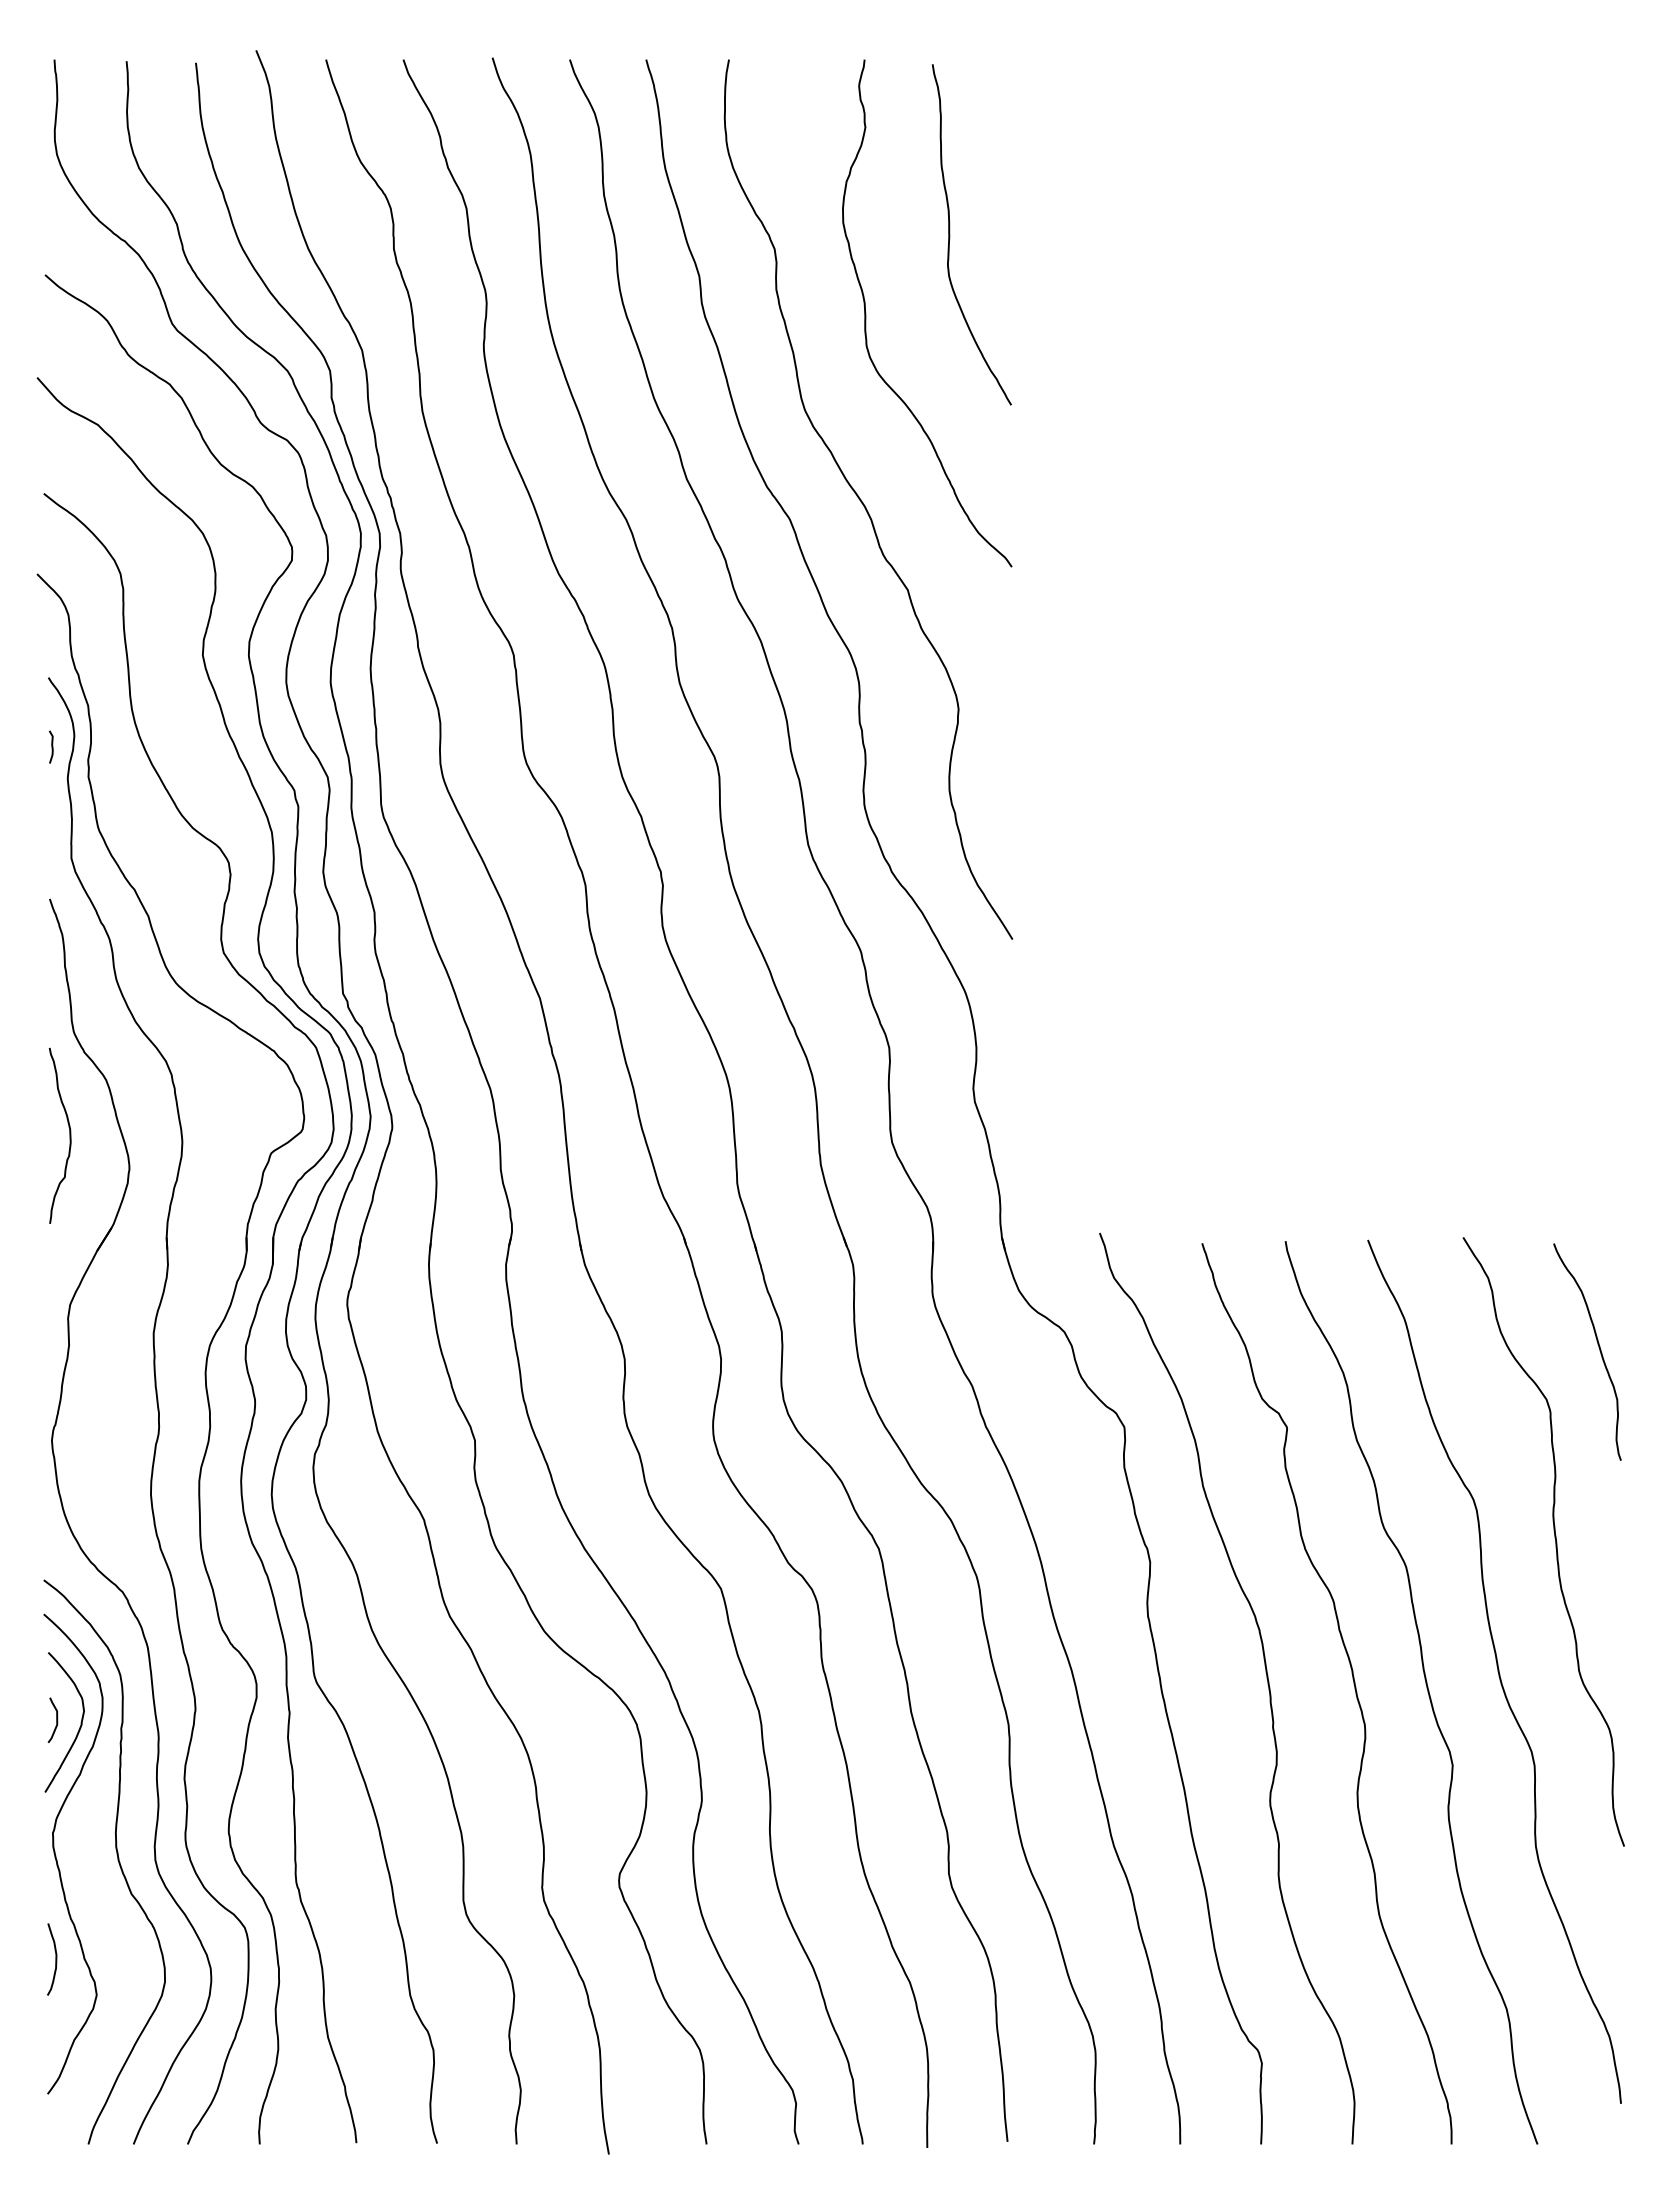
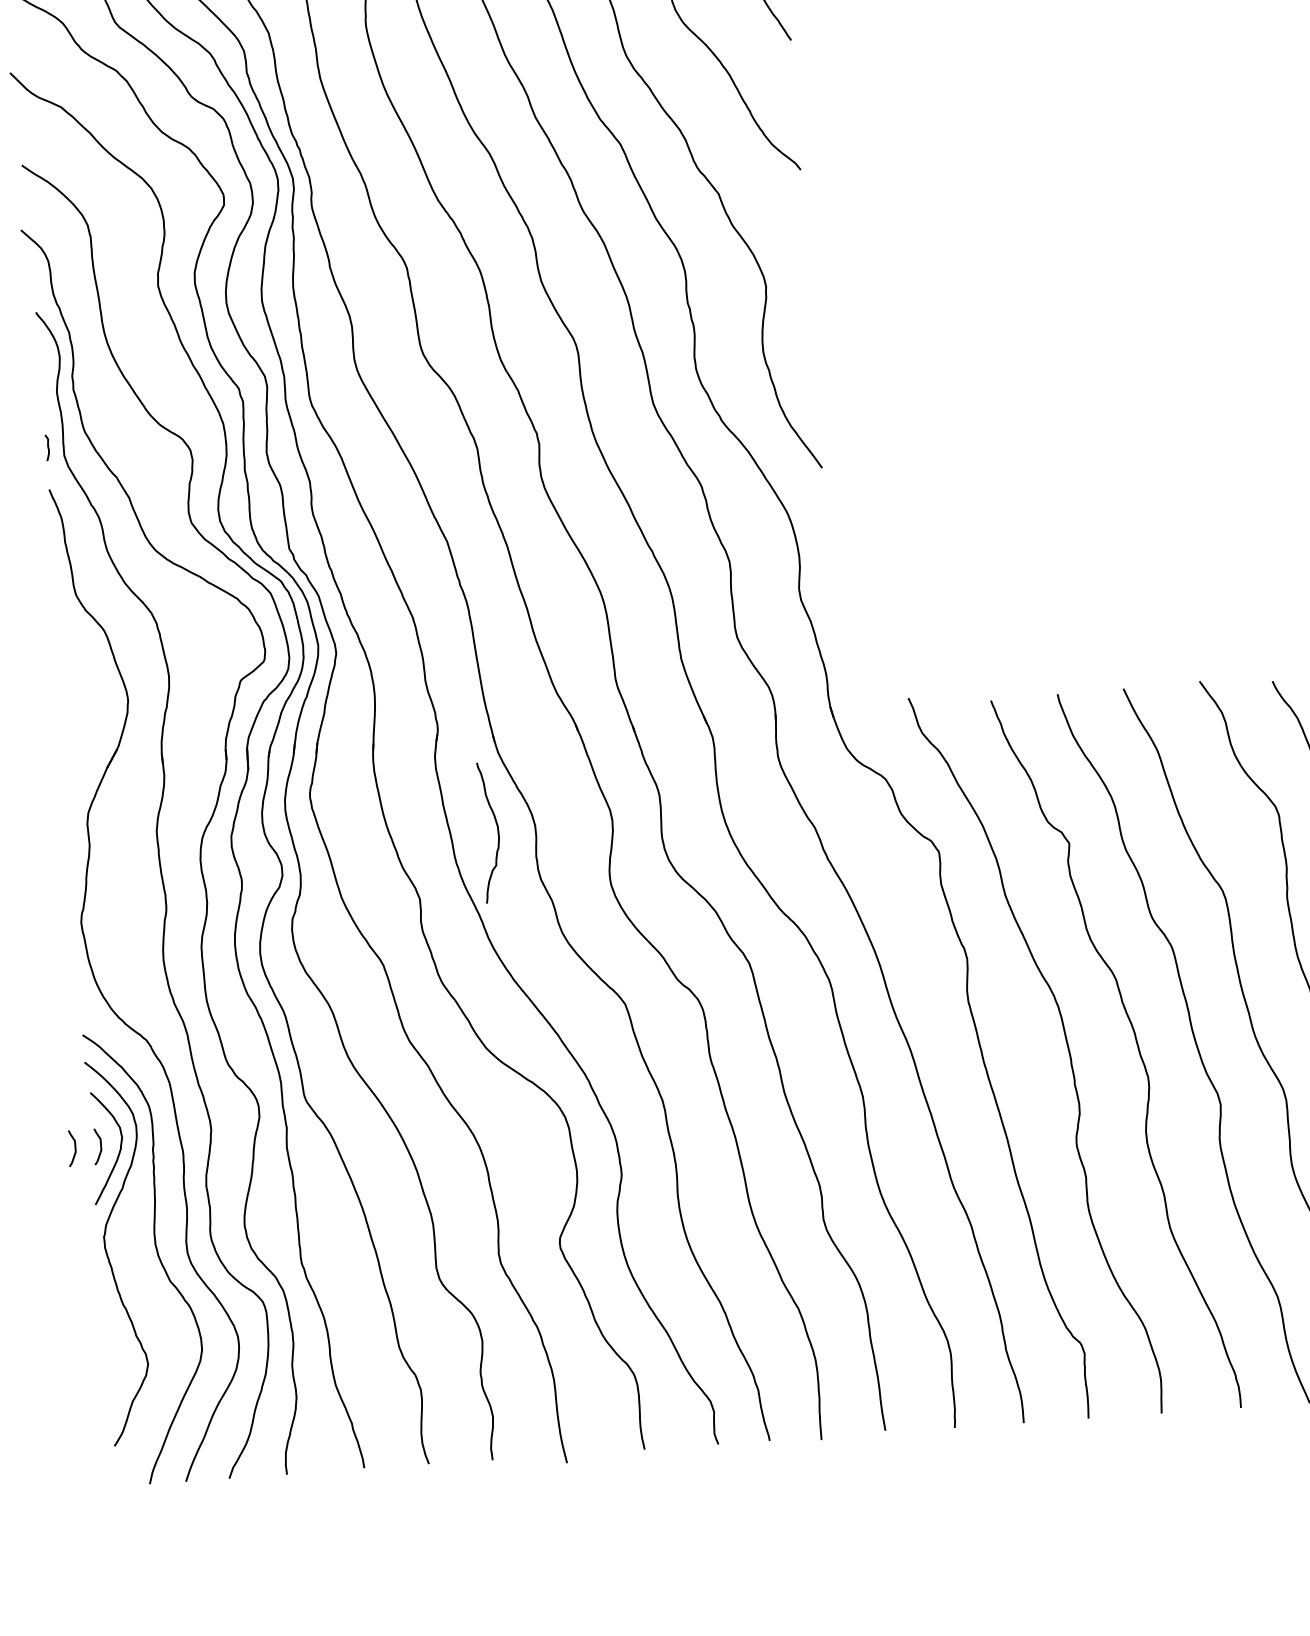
curve: (51, 746) -> (47, 447), moved
curve: (69, 1135) -> (497, 831), moved
curve: (24, 1719) -> (74, 1147), added
curve: (55, 1959) -> (113, 1338), removed

